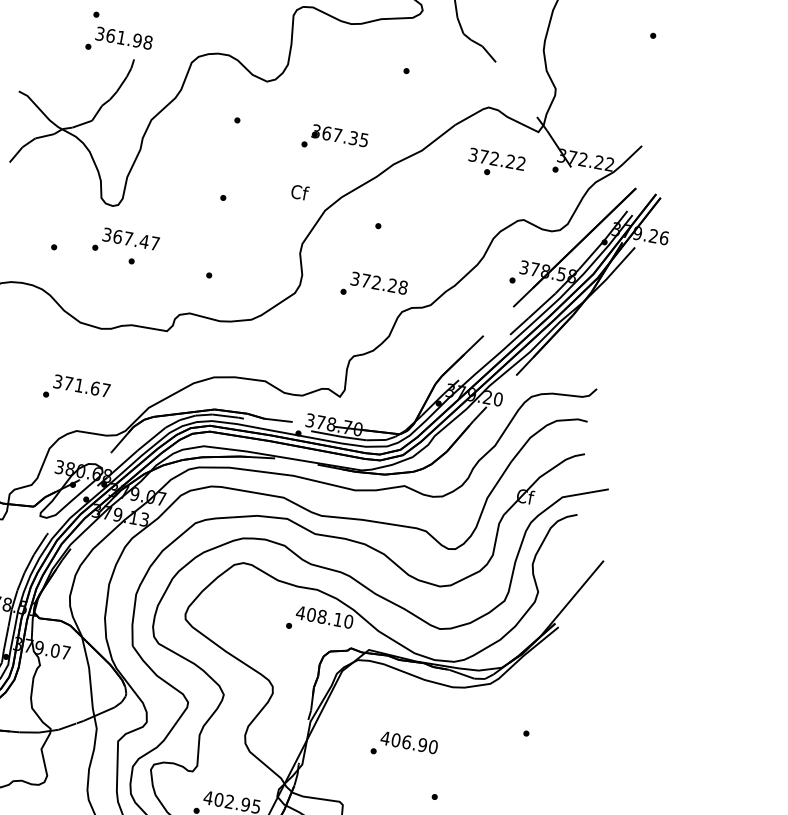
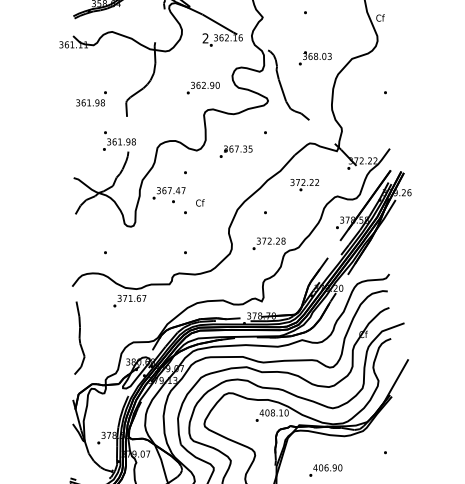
text: (333, 139) -> (235, 151), moved
text: (495, 164) -> (304, 185), moved
text: (300, 191) -> (200, 202), moved
text: (124, 247) -> (168, 195), moved
text: (76, 391) -> (129, 301), moved

